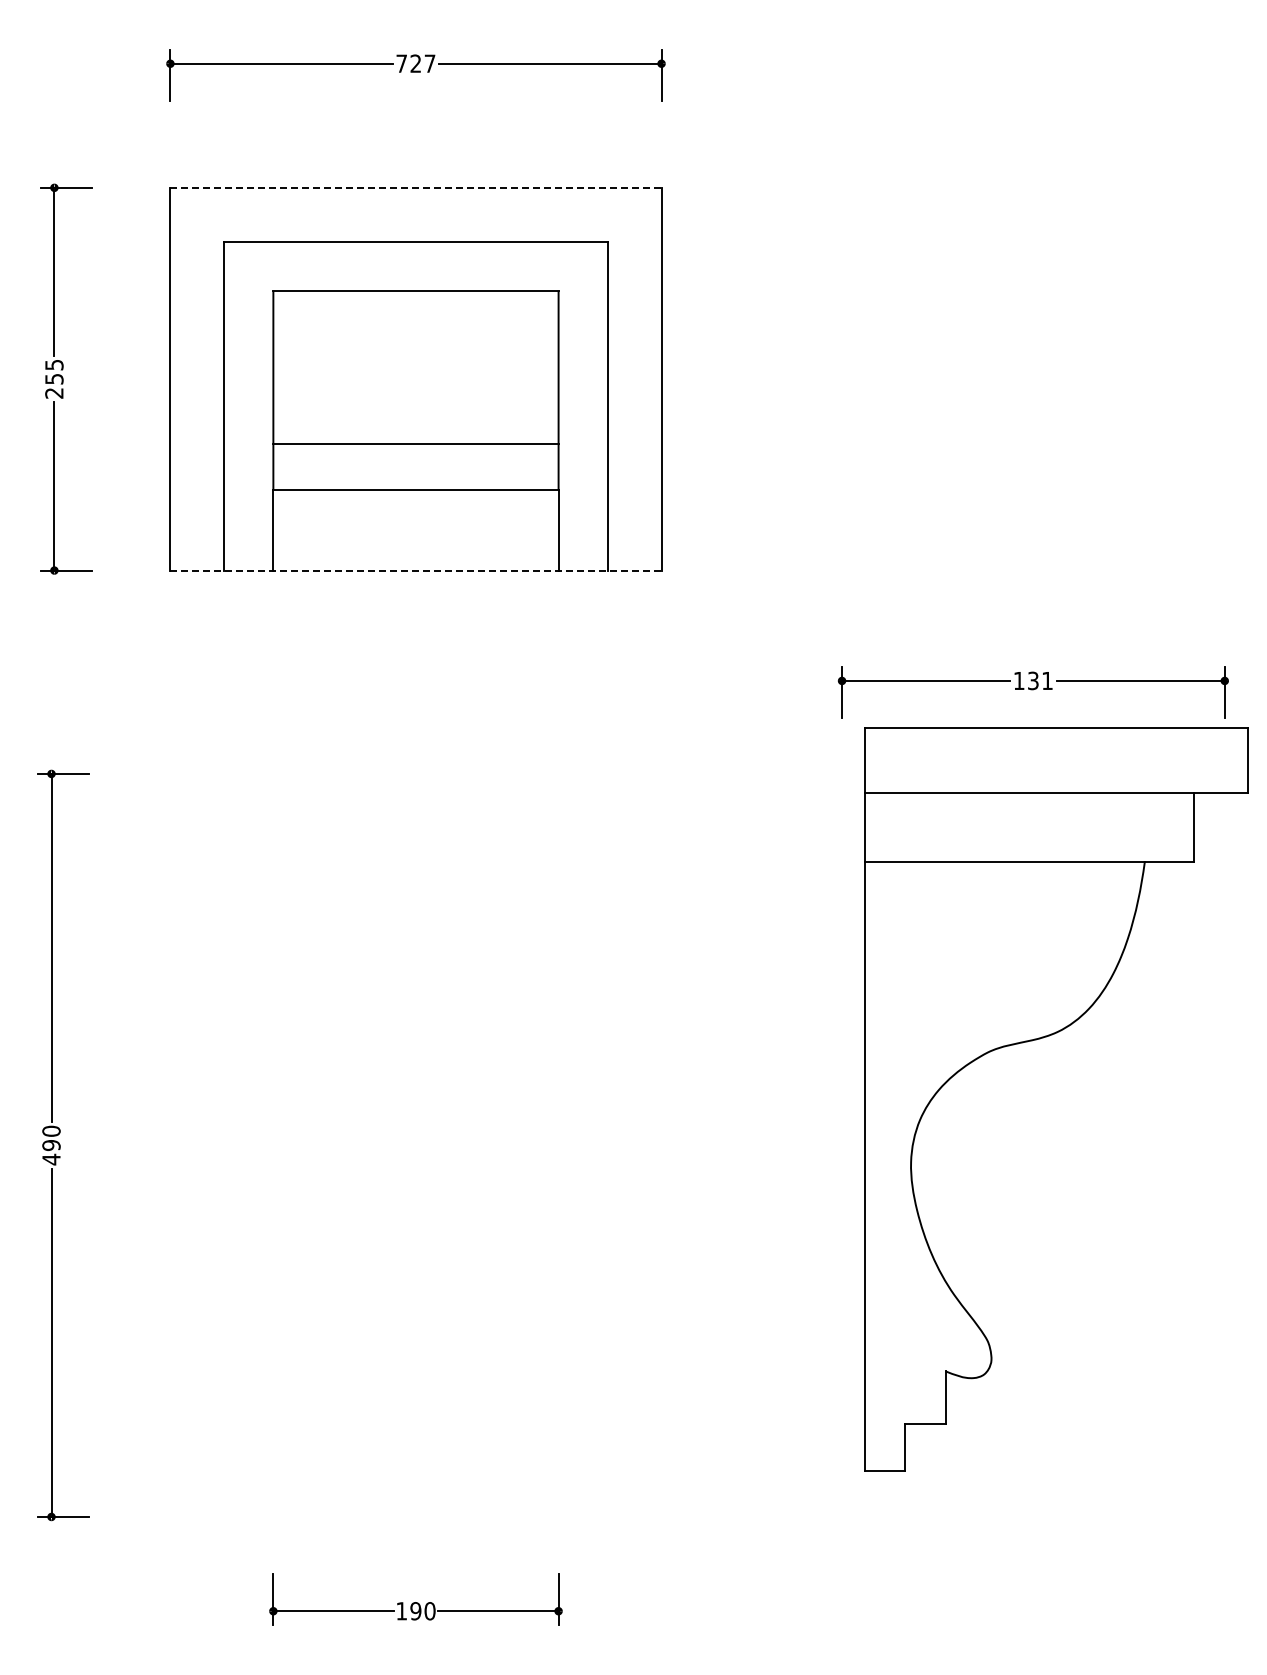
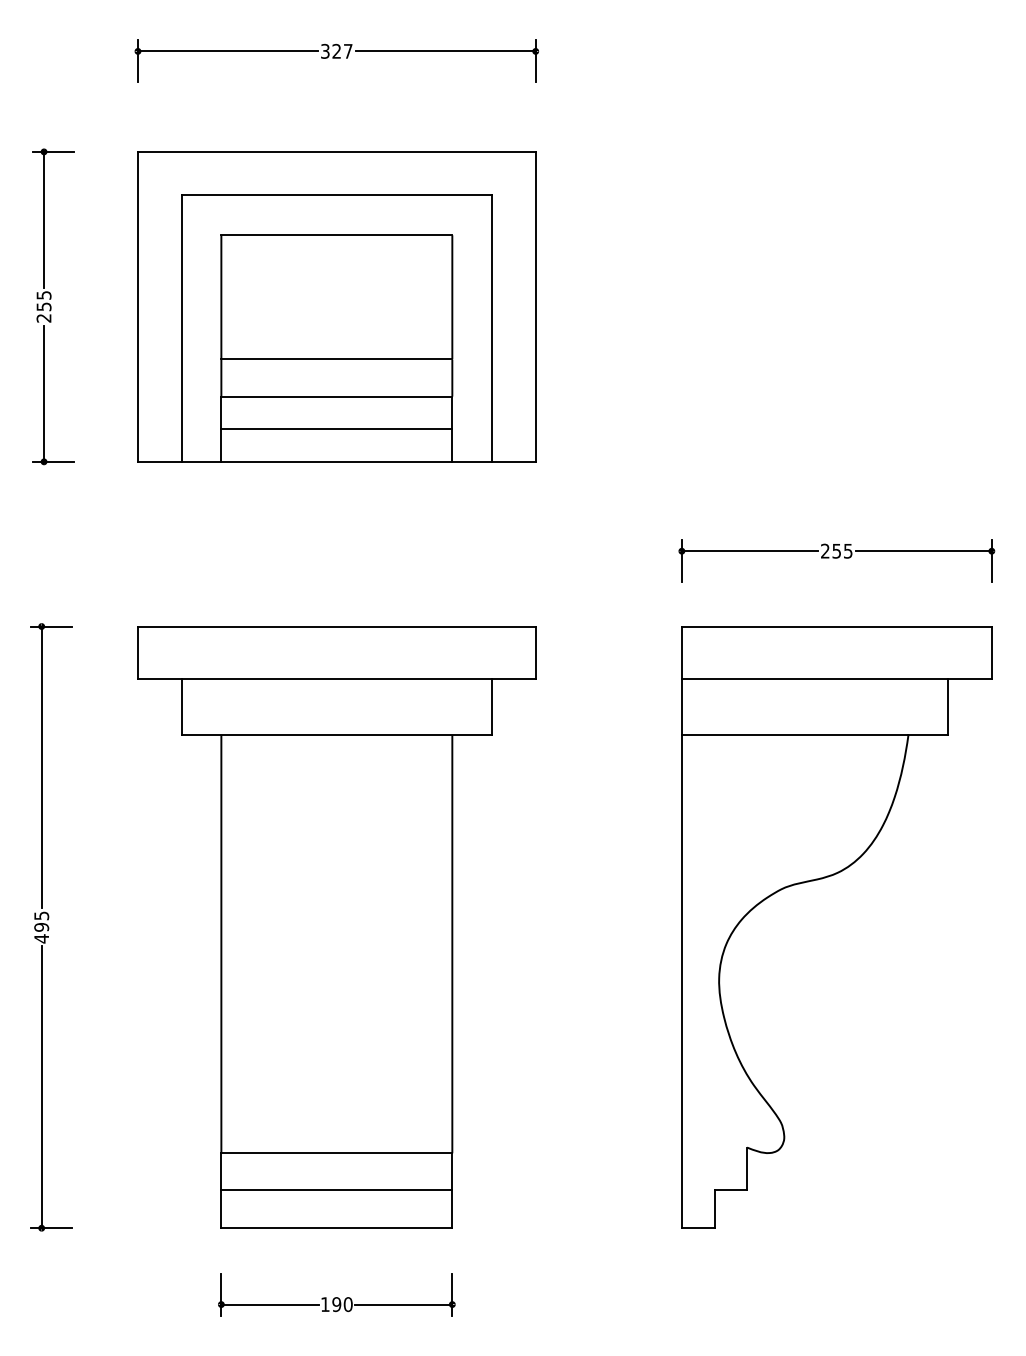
text: (401, 63) -> (325, 51), 727 -> 327
line: (415, 187) -> (336, 151), dashed -> solid
line: (415, 530) -> (336, 429), added
line: (415, 570) -> (336, 461), dashed -> solid
text: (1032, 680) -> (836, 550), 131 -> 255
part: (1040, 1039) -> (823, 878), moved
text: (51, 1130) -> (41, 915), 490 -> 495
part: (415, 1145) -> (336, 927), added

